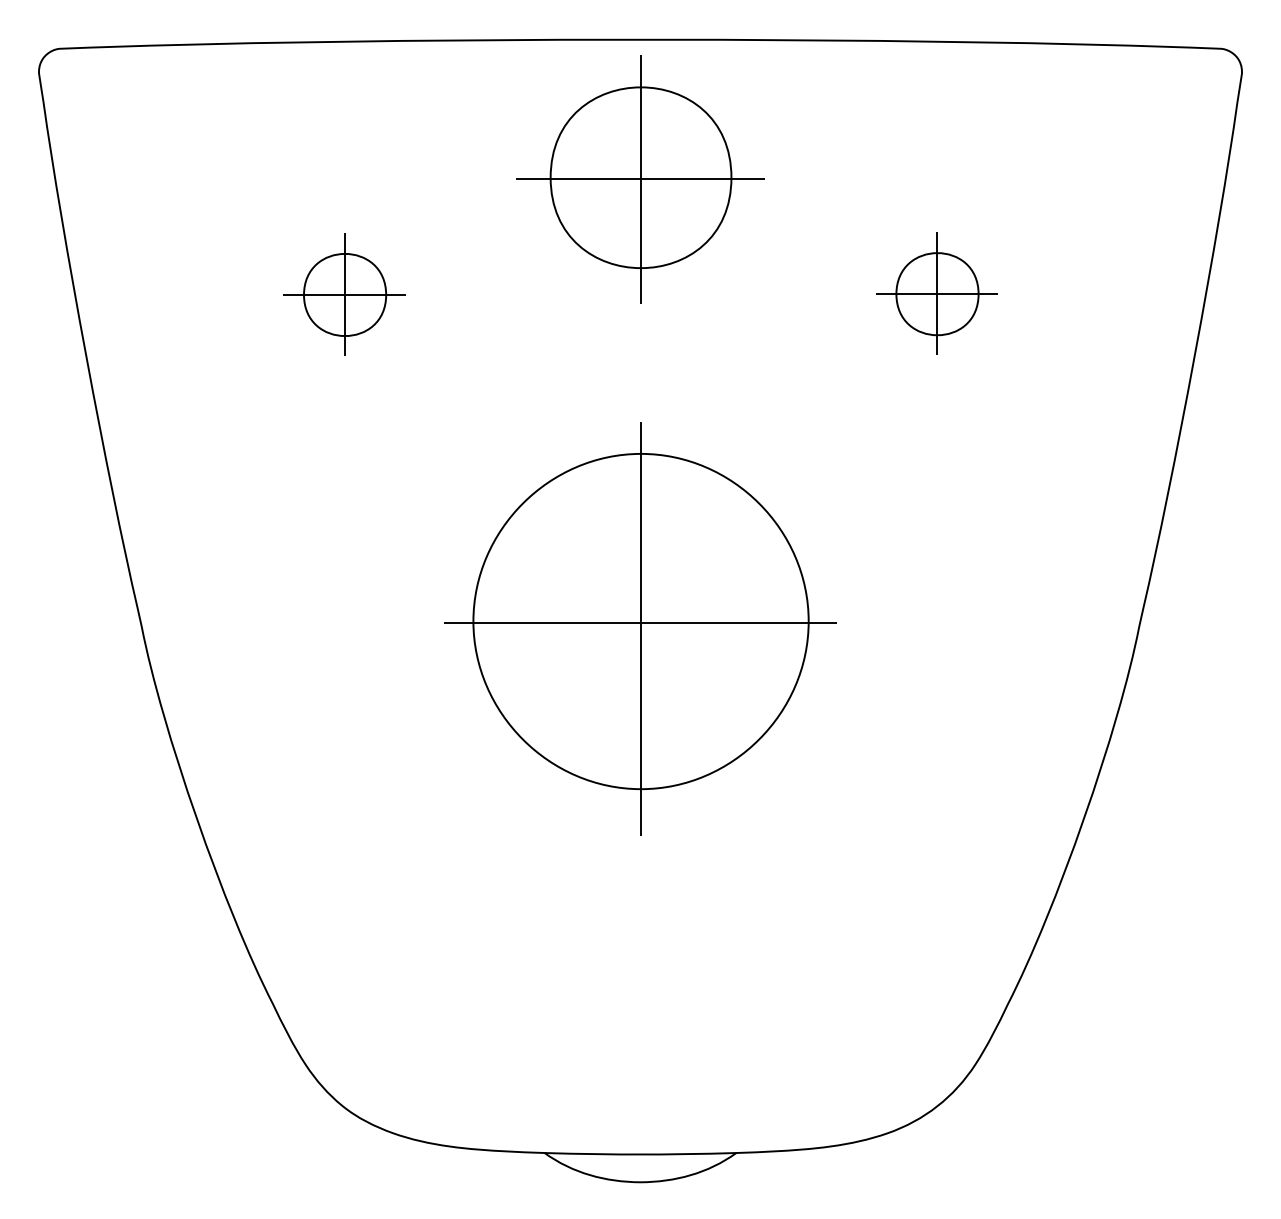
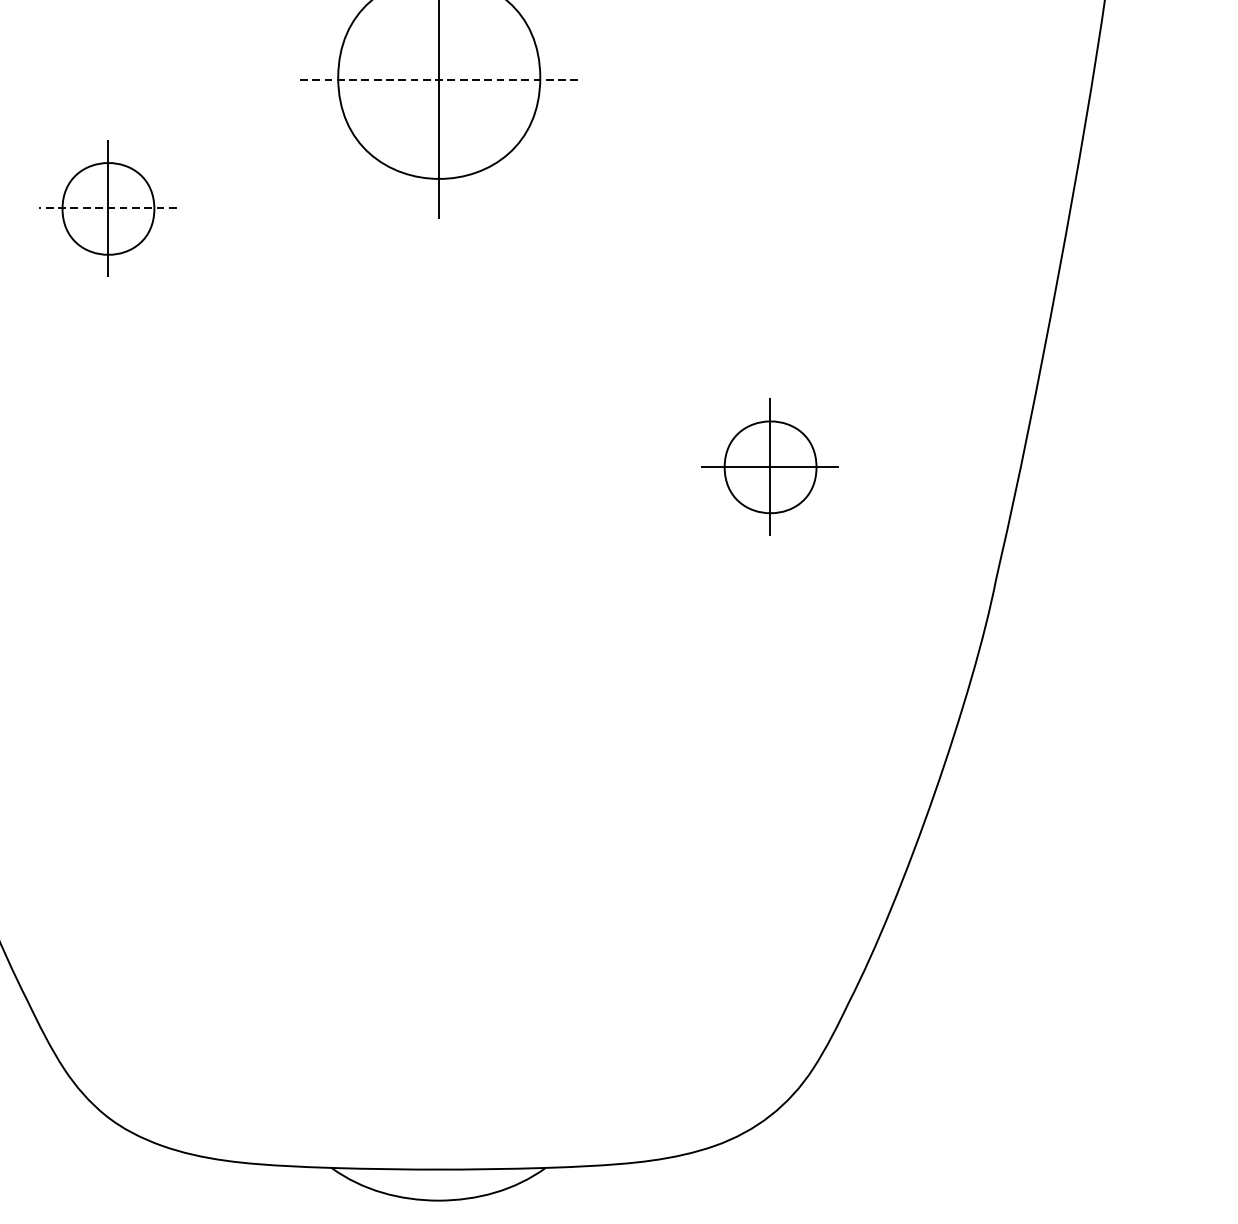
line: (640, 179) -> (438, 79), solid -> dashed
part: (936, 293) -> (769, 466), moved
line: (344, 294) -> (107, 208), solid -> dashed
part: (640, 628) -> (438, 581), removed

